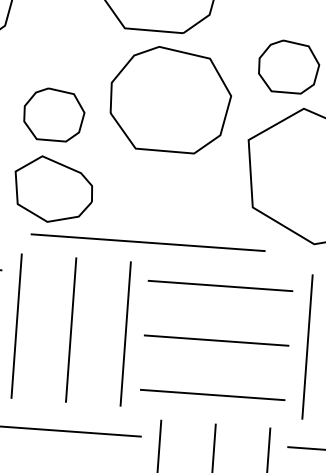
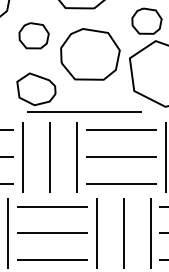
part: (170, 100) -> (90, 54), moved
part: (52, 114) -> (33, 35), moved

